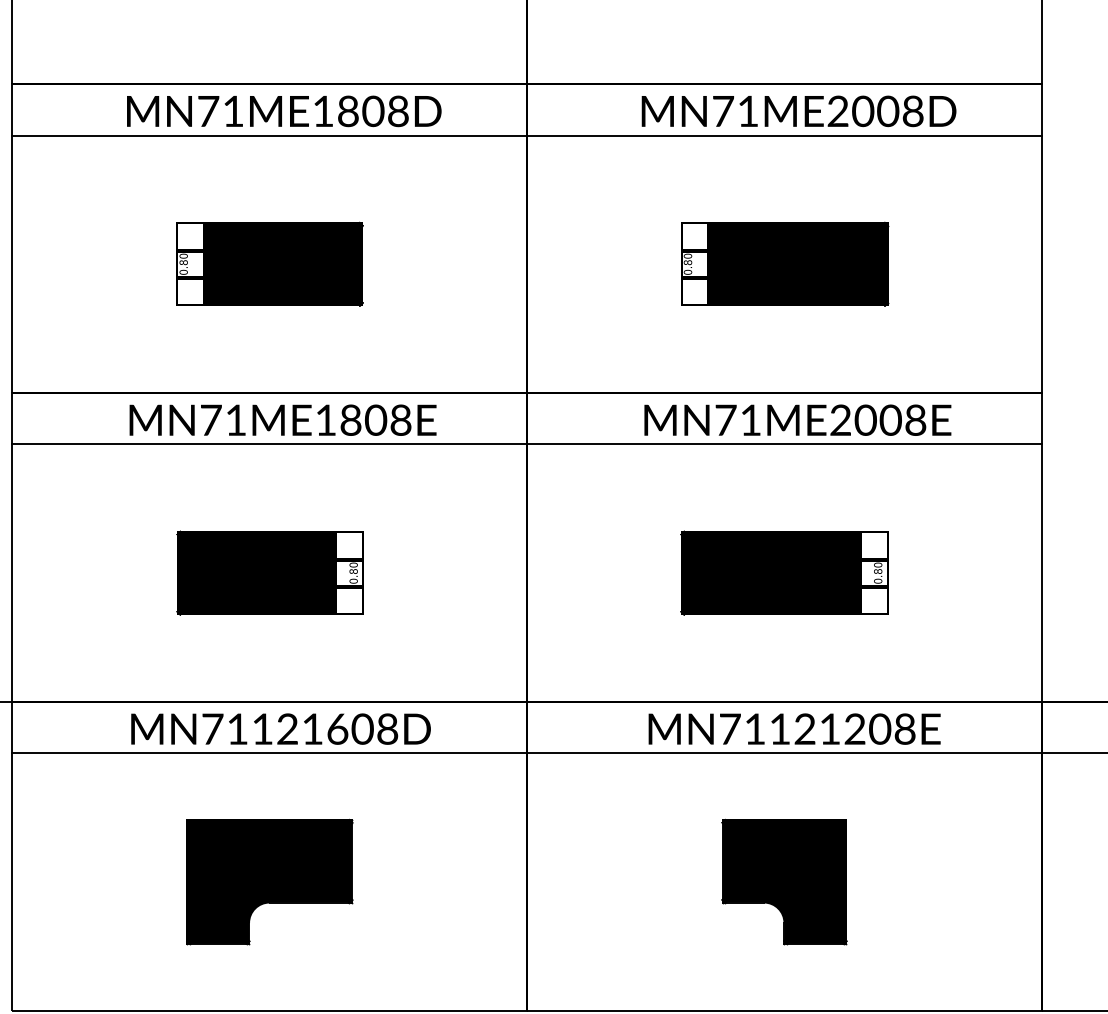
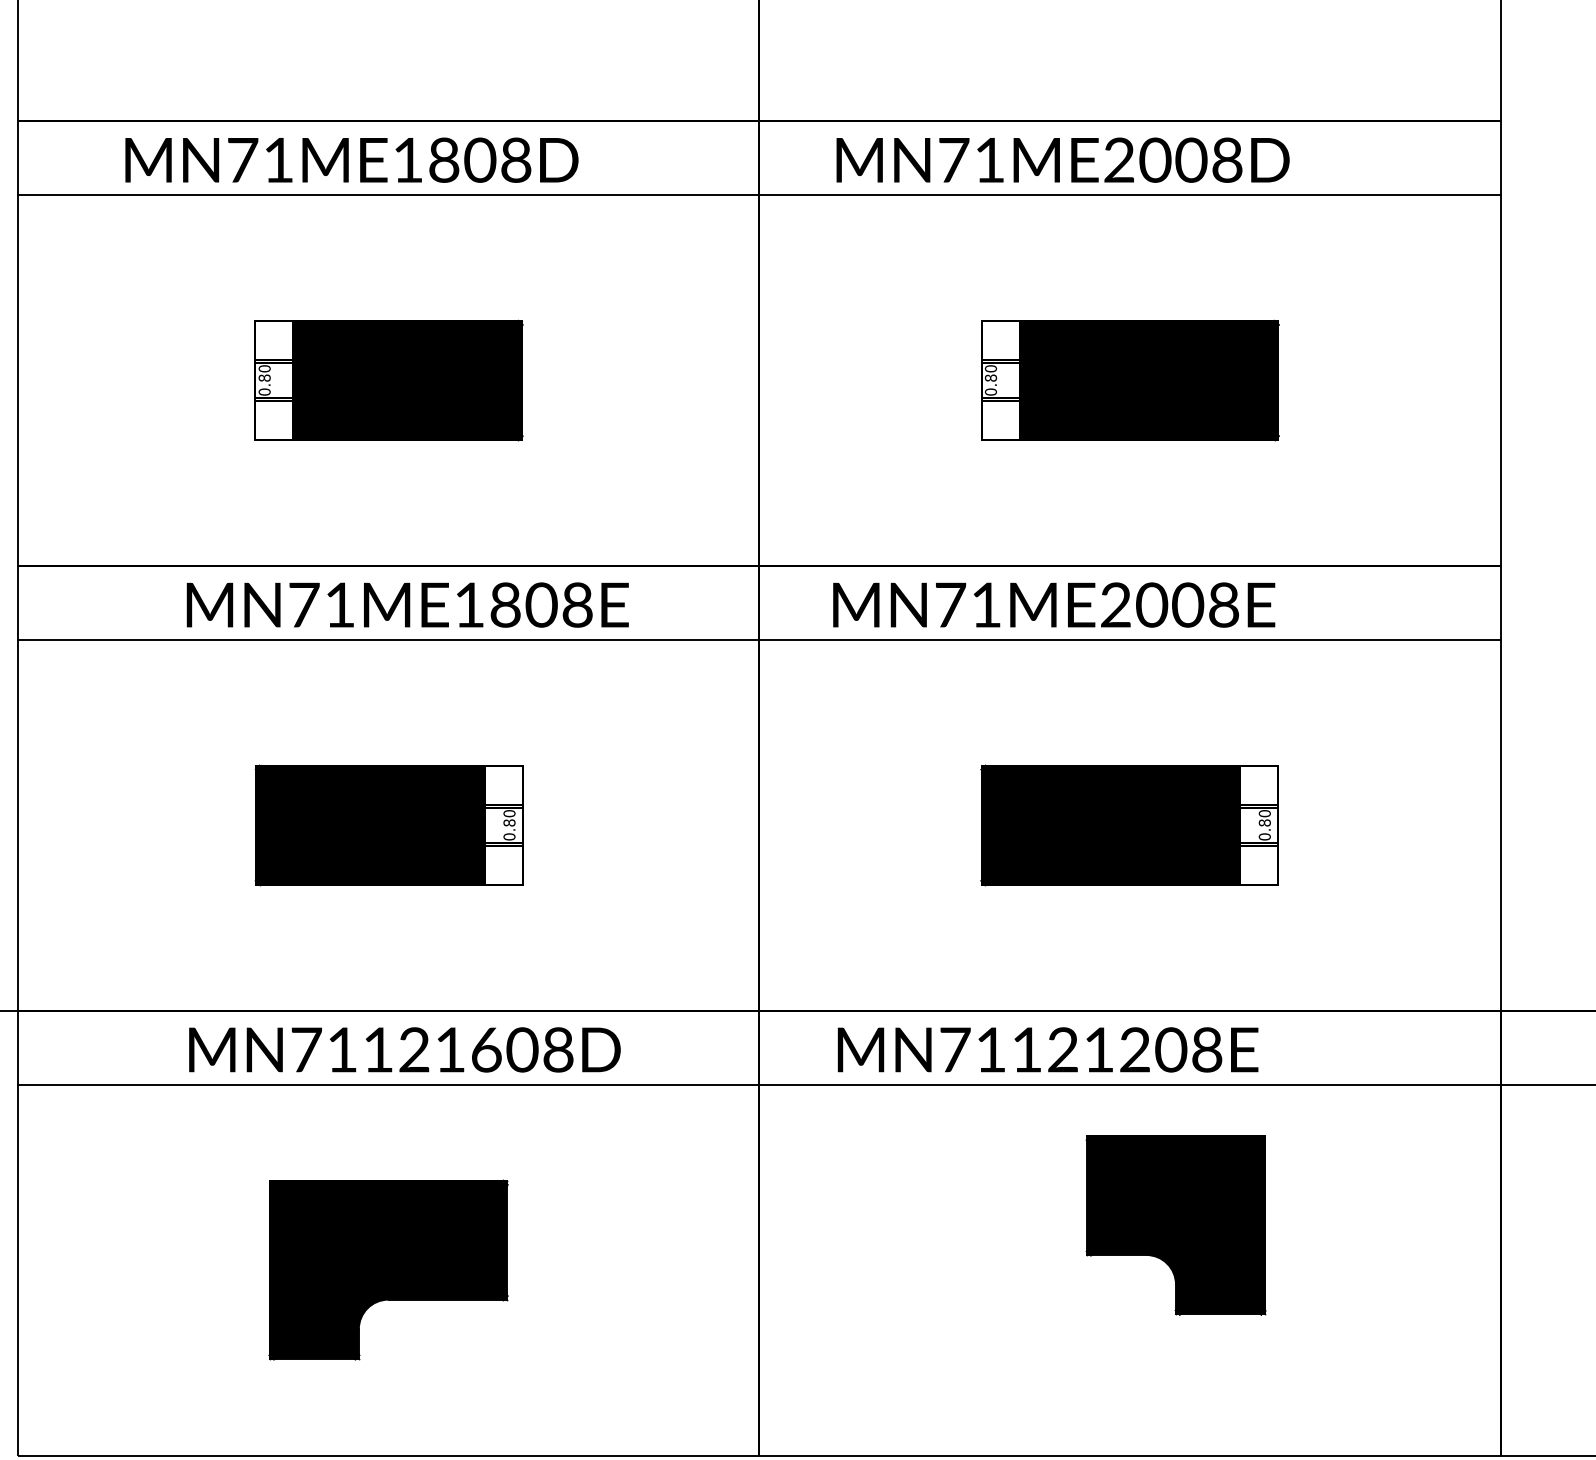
text: (284, 111) -> (352, 160), moved
text: (798, 111) -> (1062, 160), moved
text: (797, 419) -> (1053, 603), moved
text: (794, 728) -> (1047, 1049), moved
part: (784, 881) -> (1176, 1224), moved

